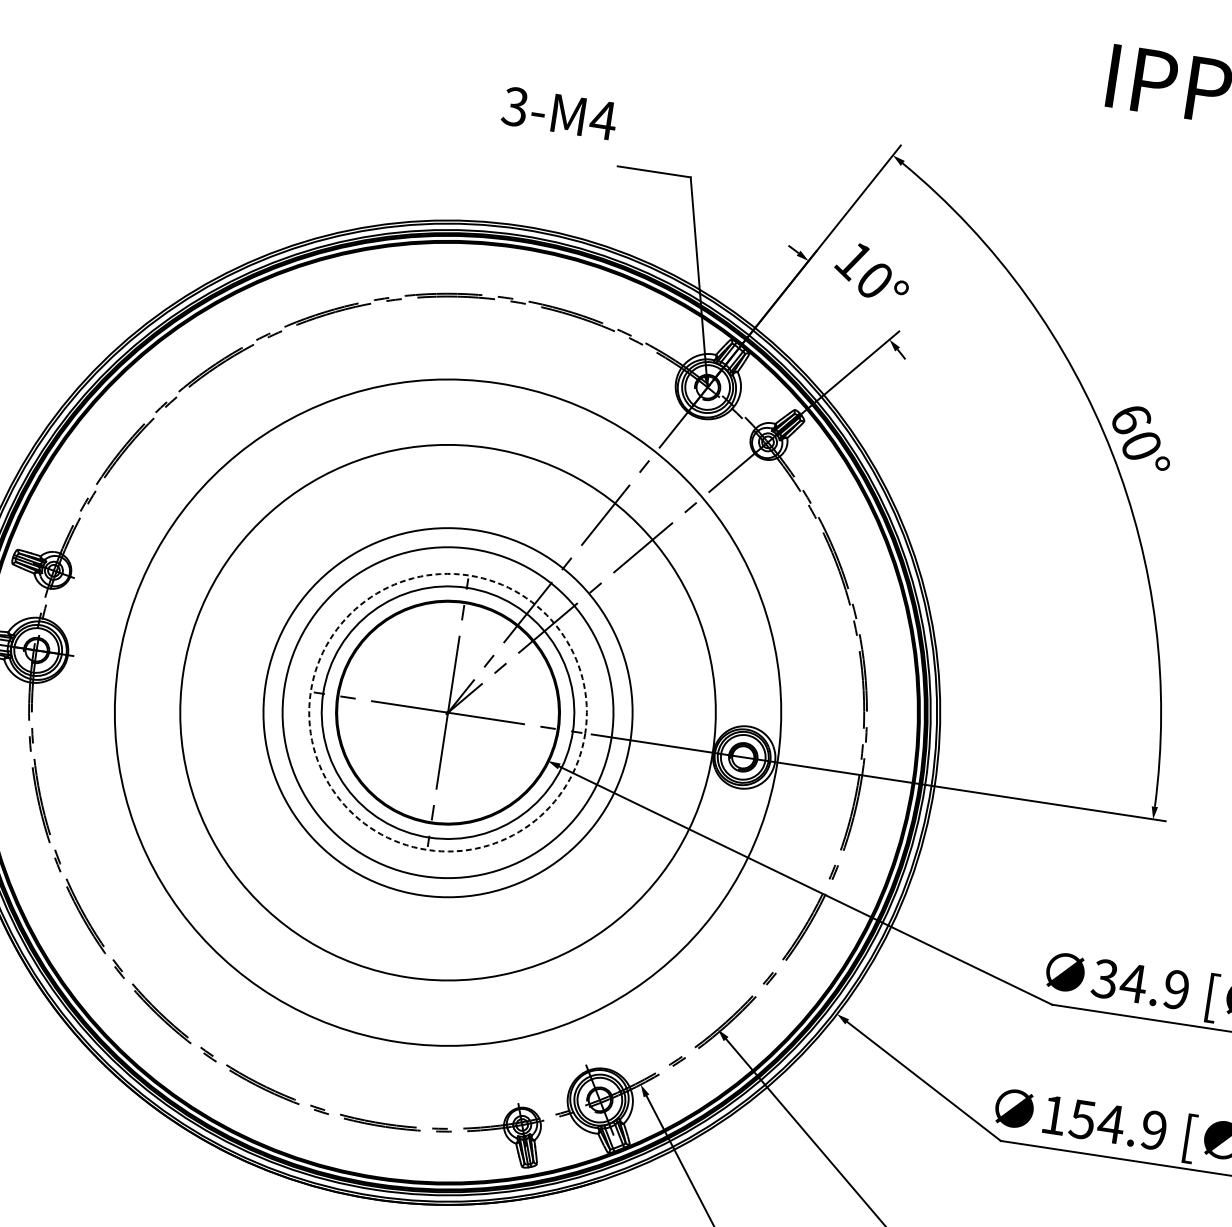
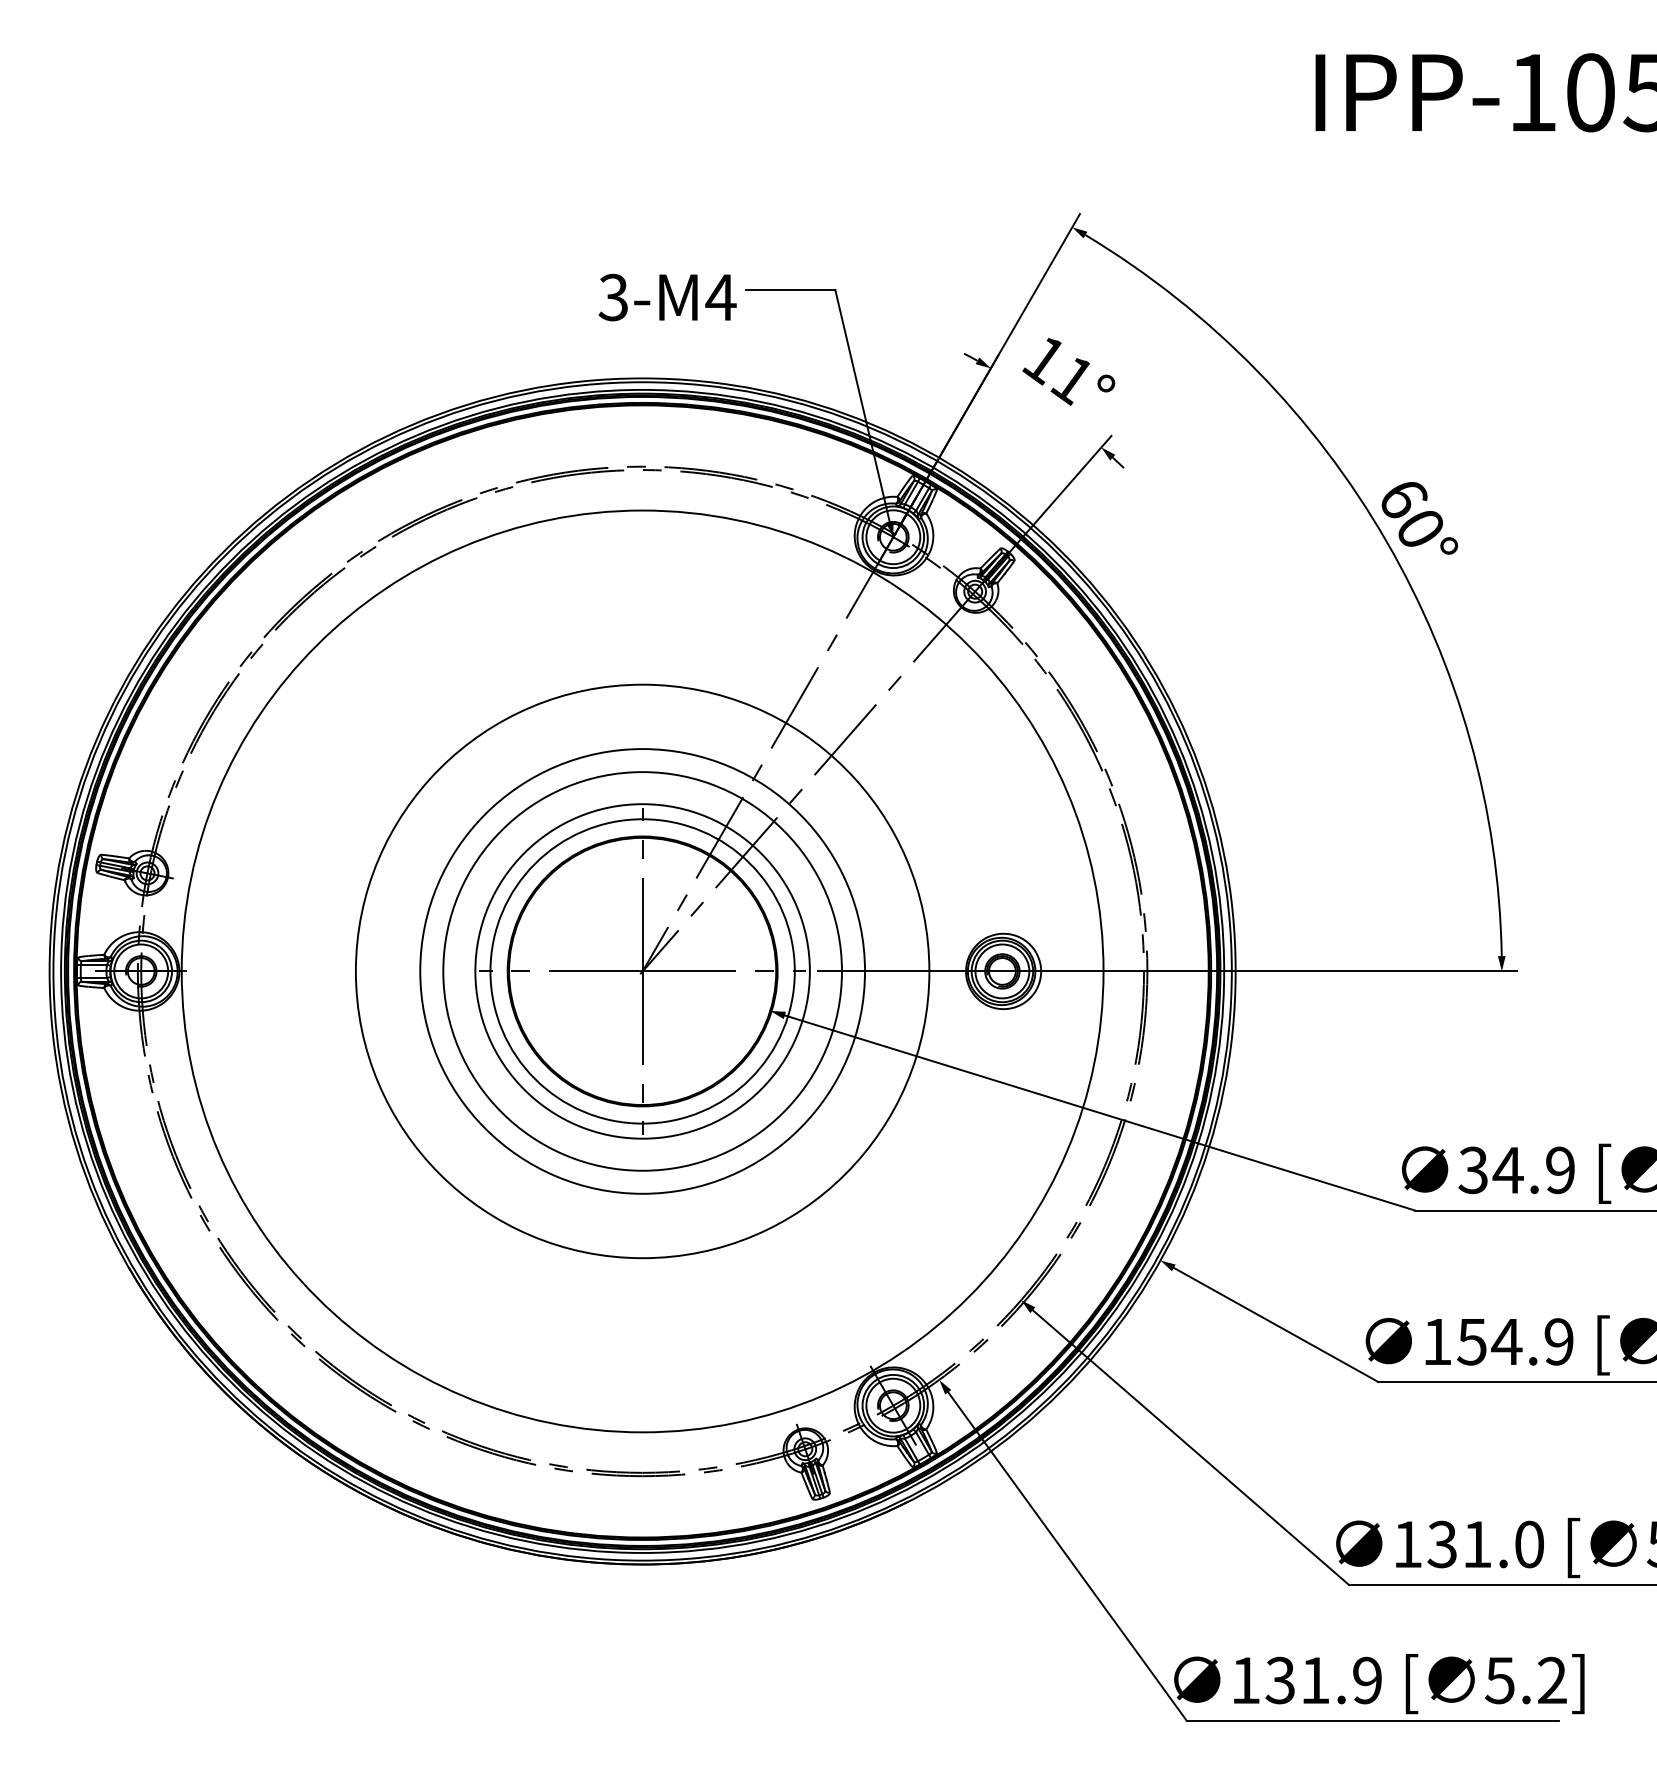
text: (559, 113) -> (667, 297), moved
text: (873, 281) -> (1071, 381), 10° -> 11°
circle: (447, 712) -> (642, 971), dashed -> solid
circle: (447, 712) -> (642, 971), size x0.71
circle: (447, 712) -> (642, 971), size x1.43

